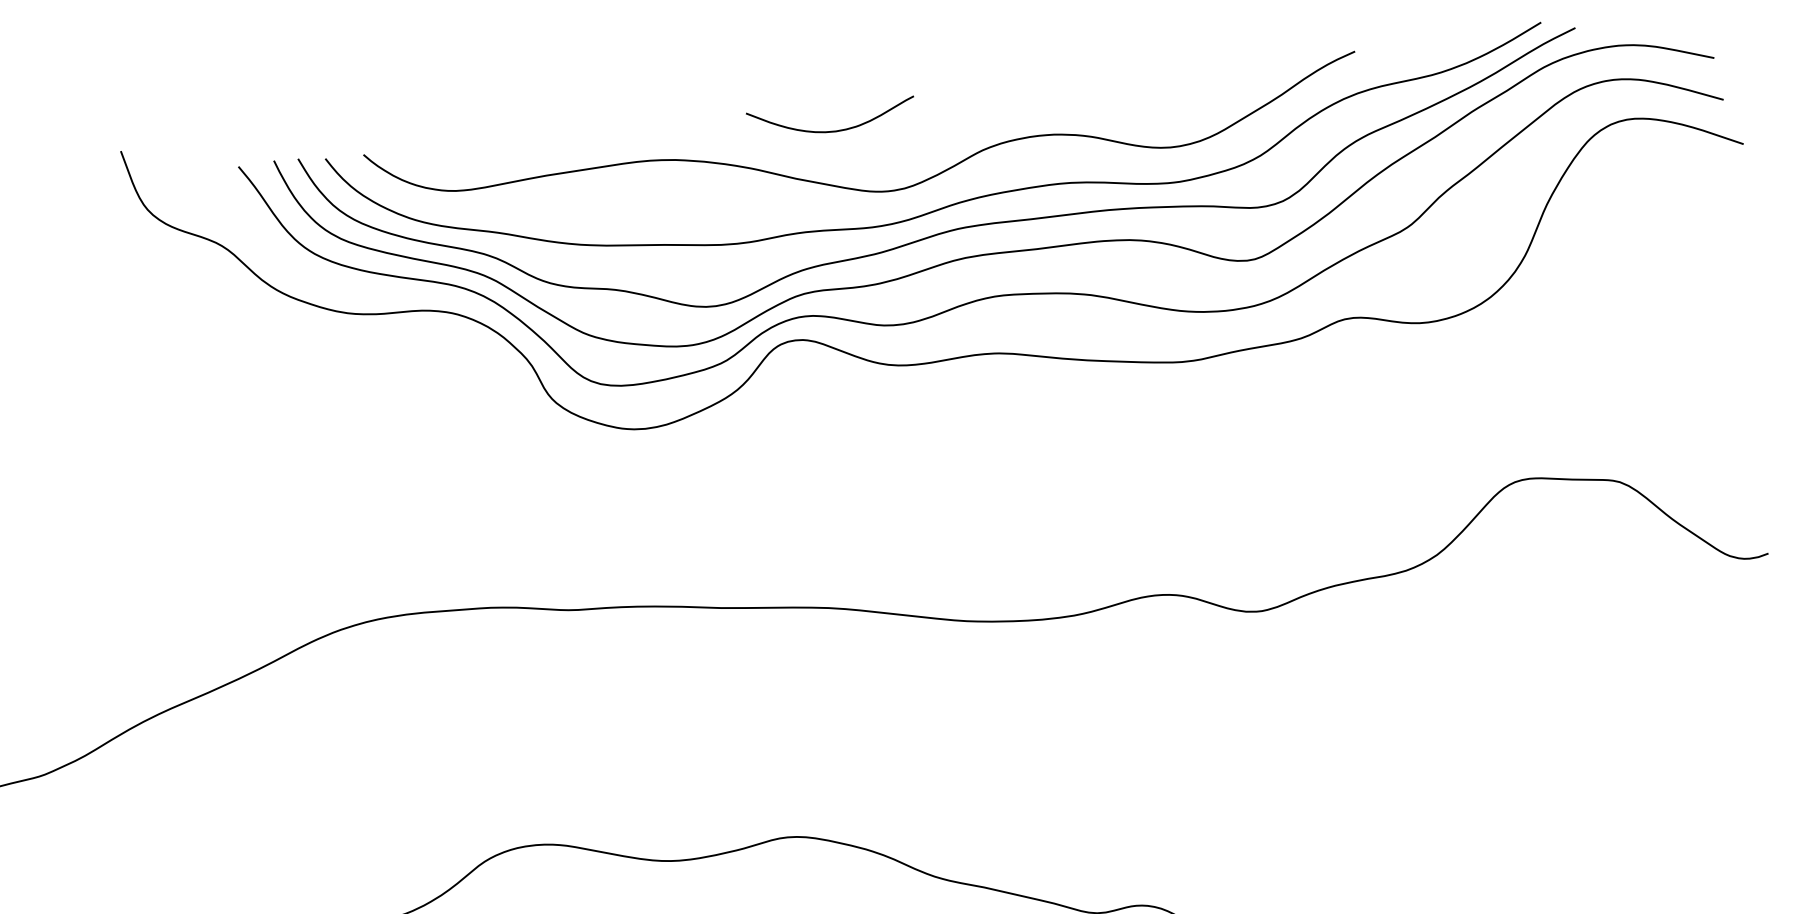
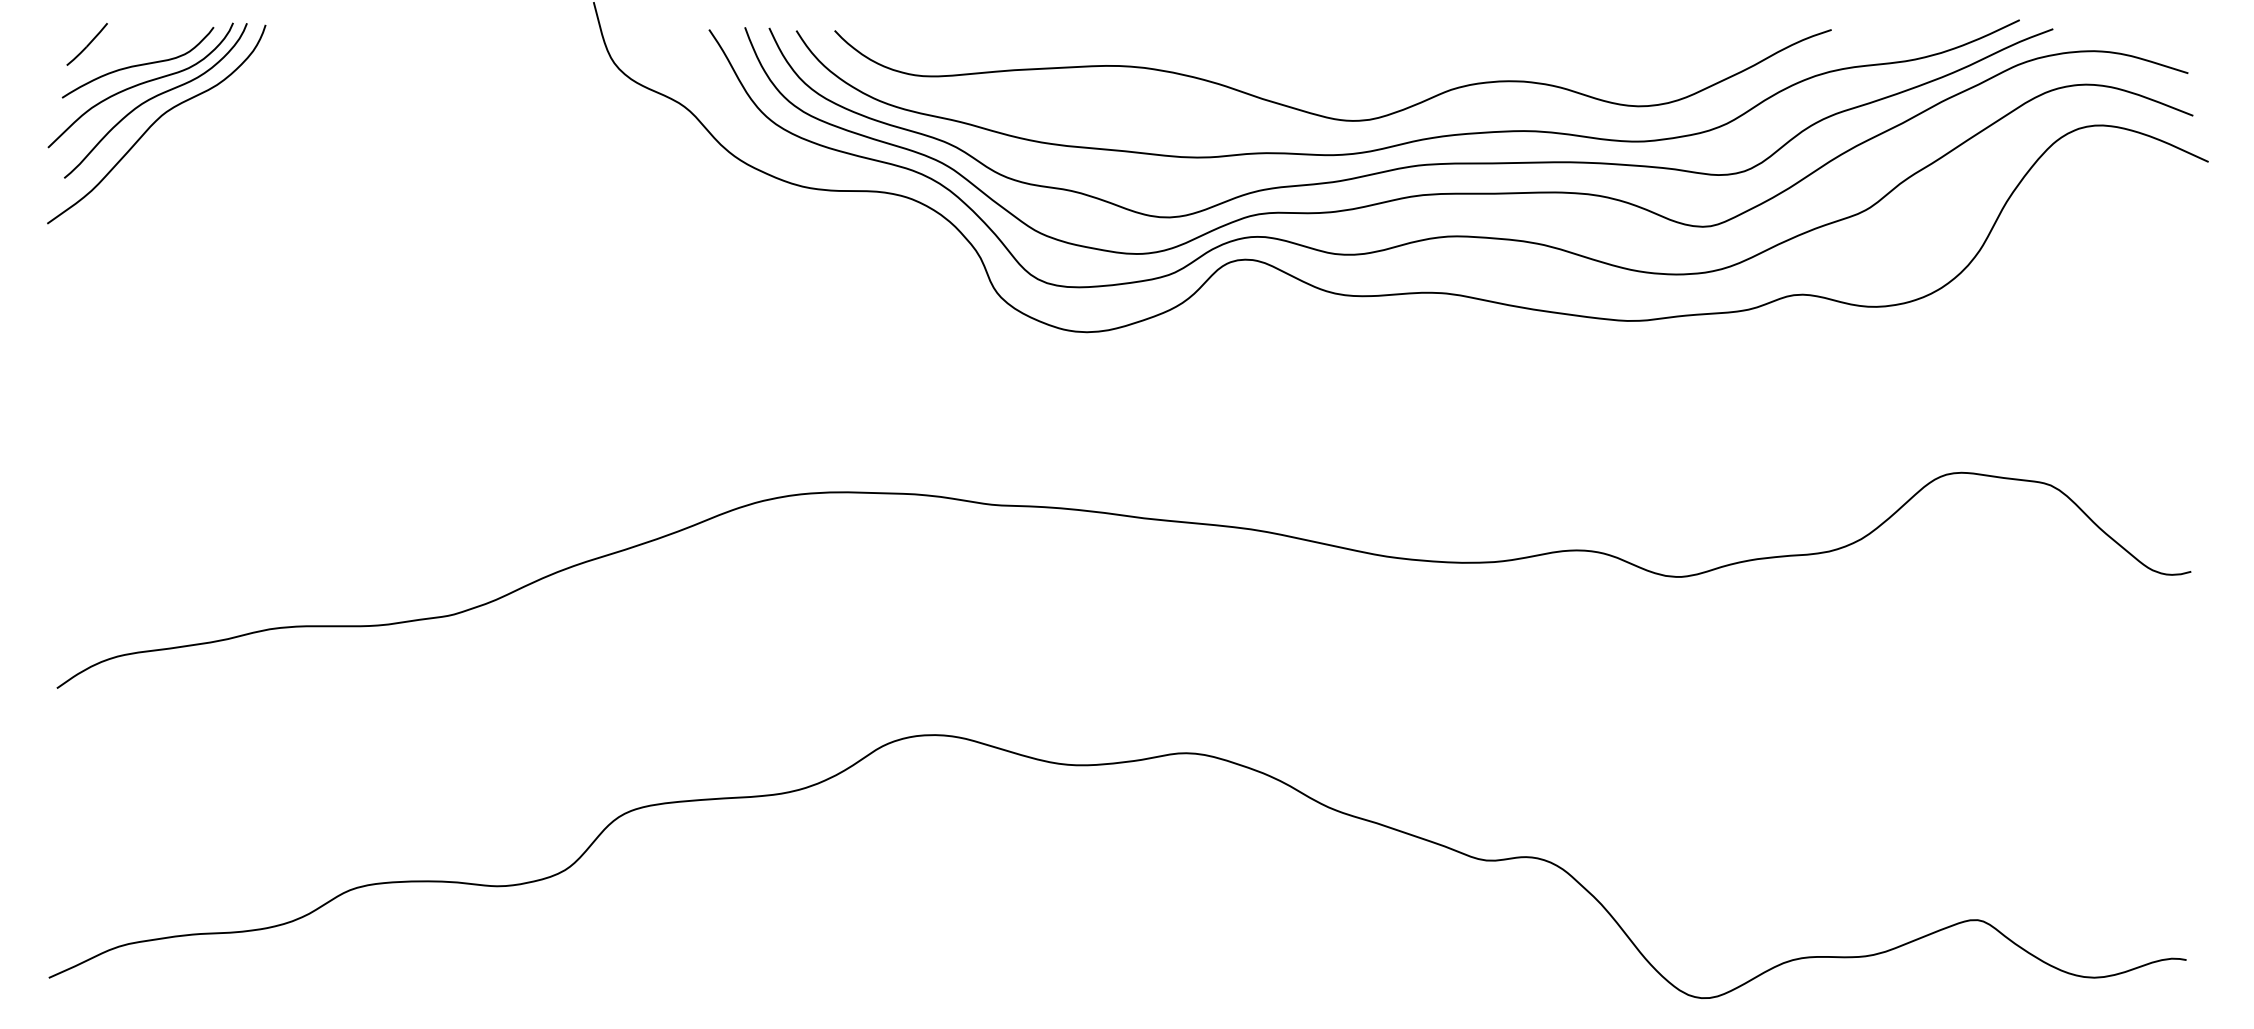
curve: (829, 130) -> (1300, 54), removed

